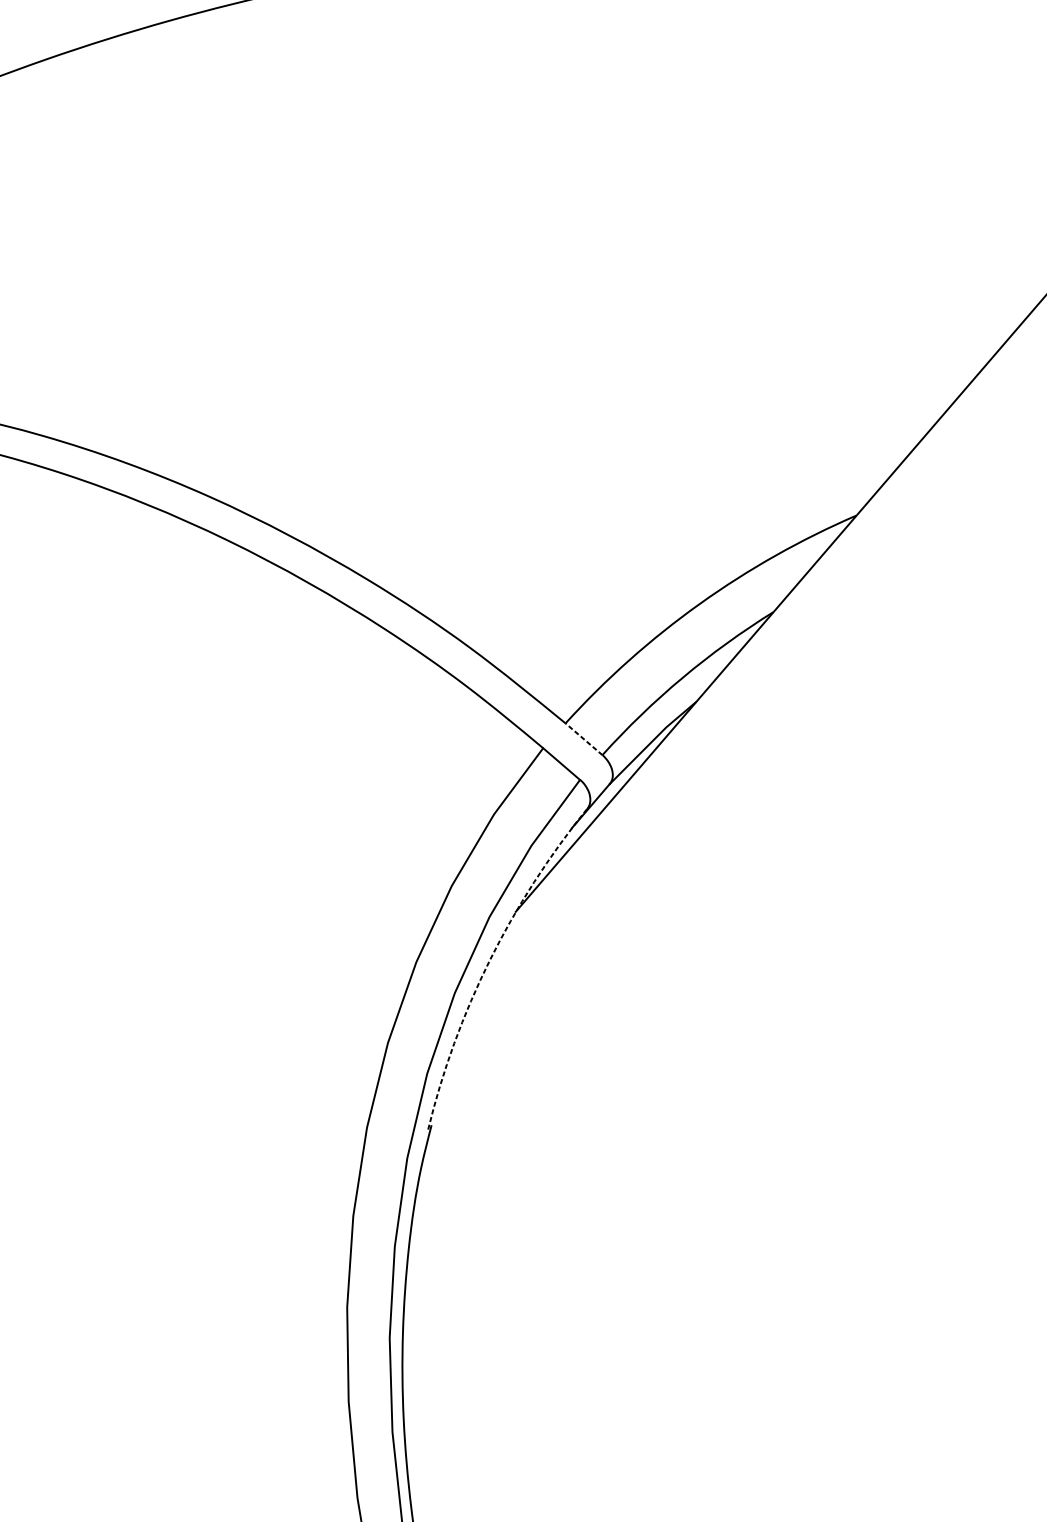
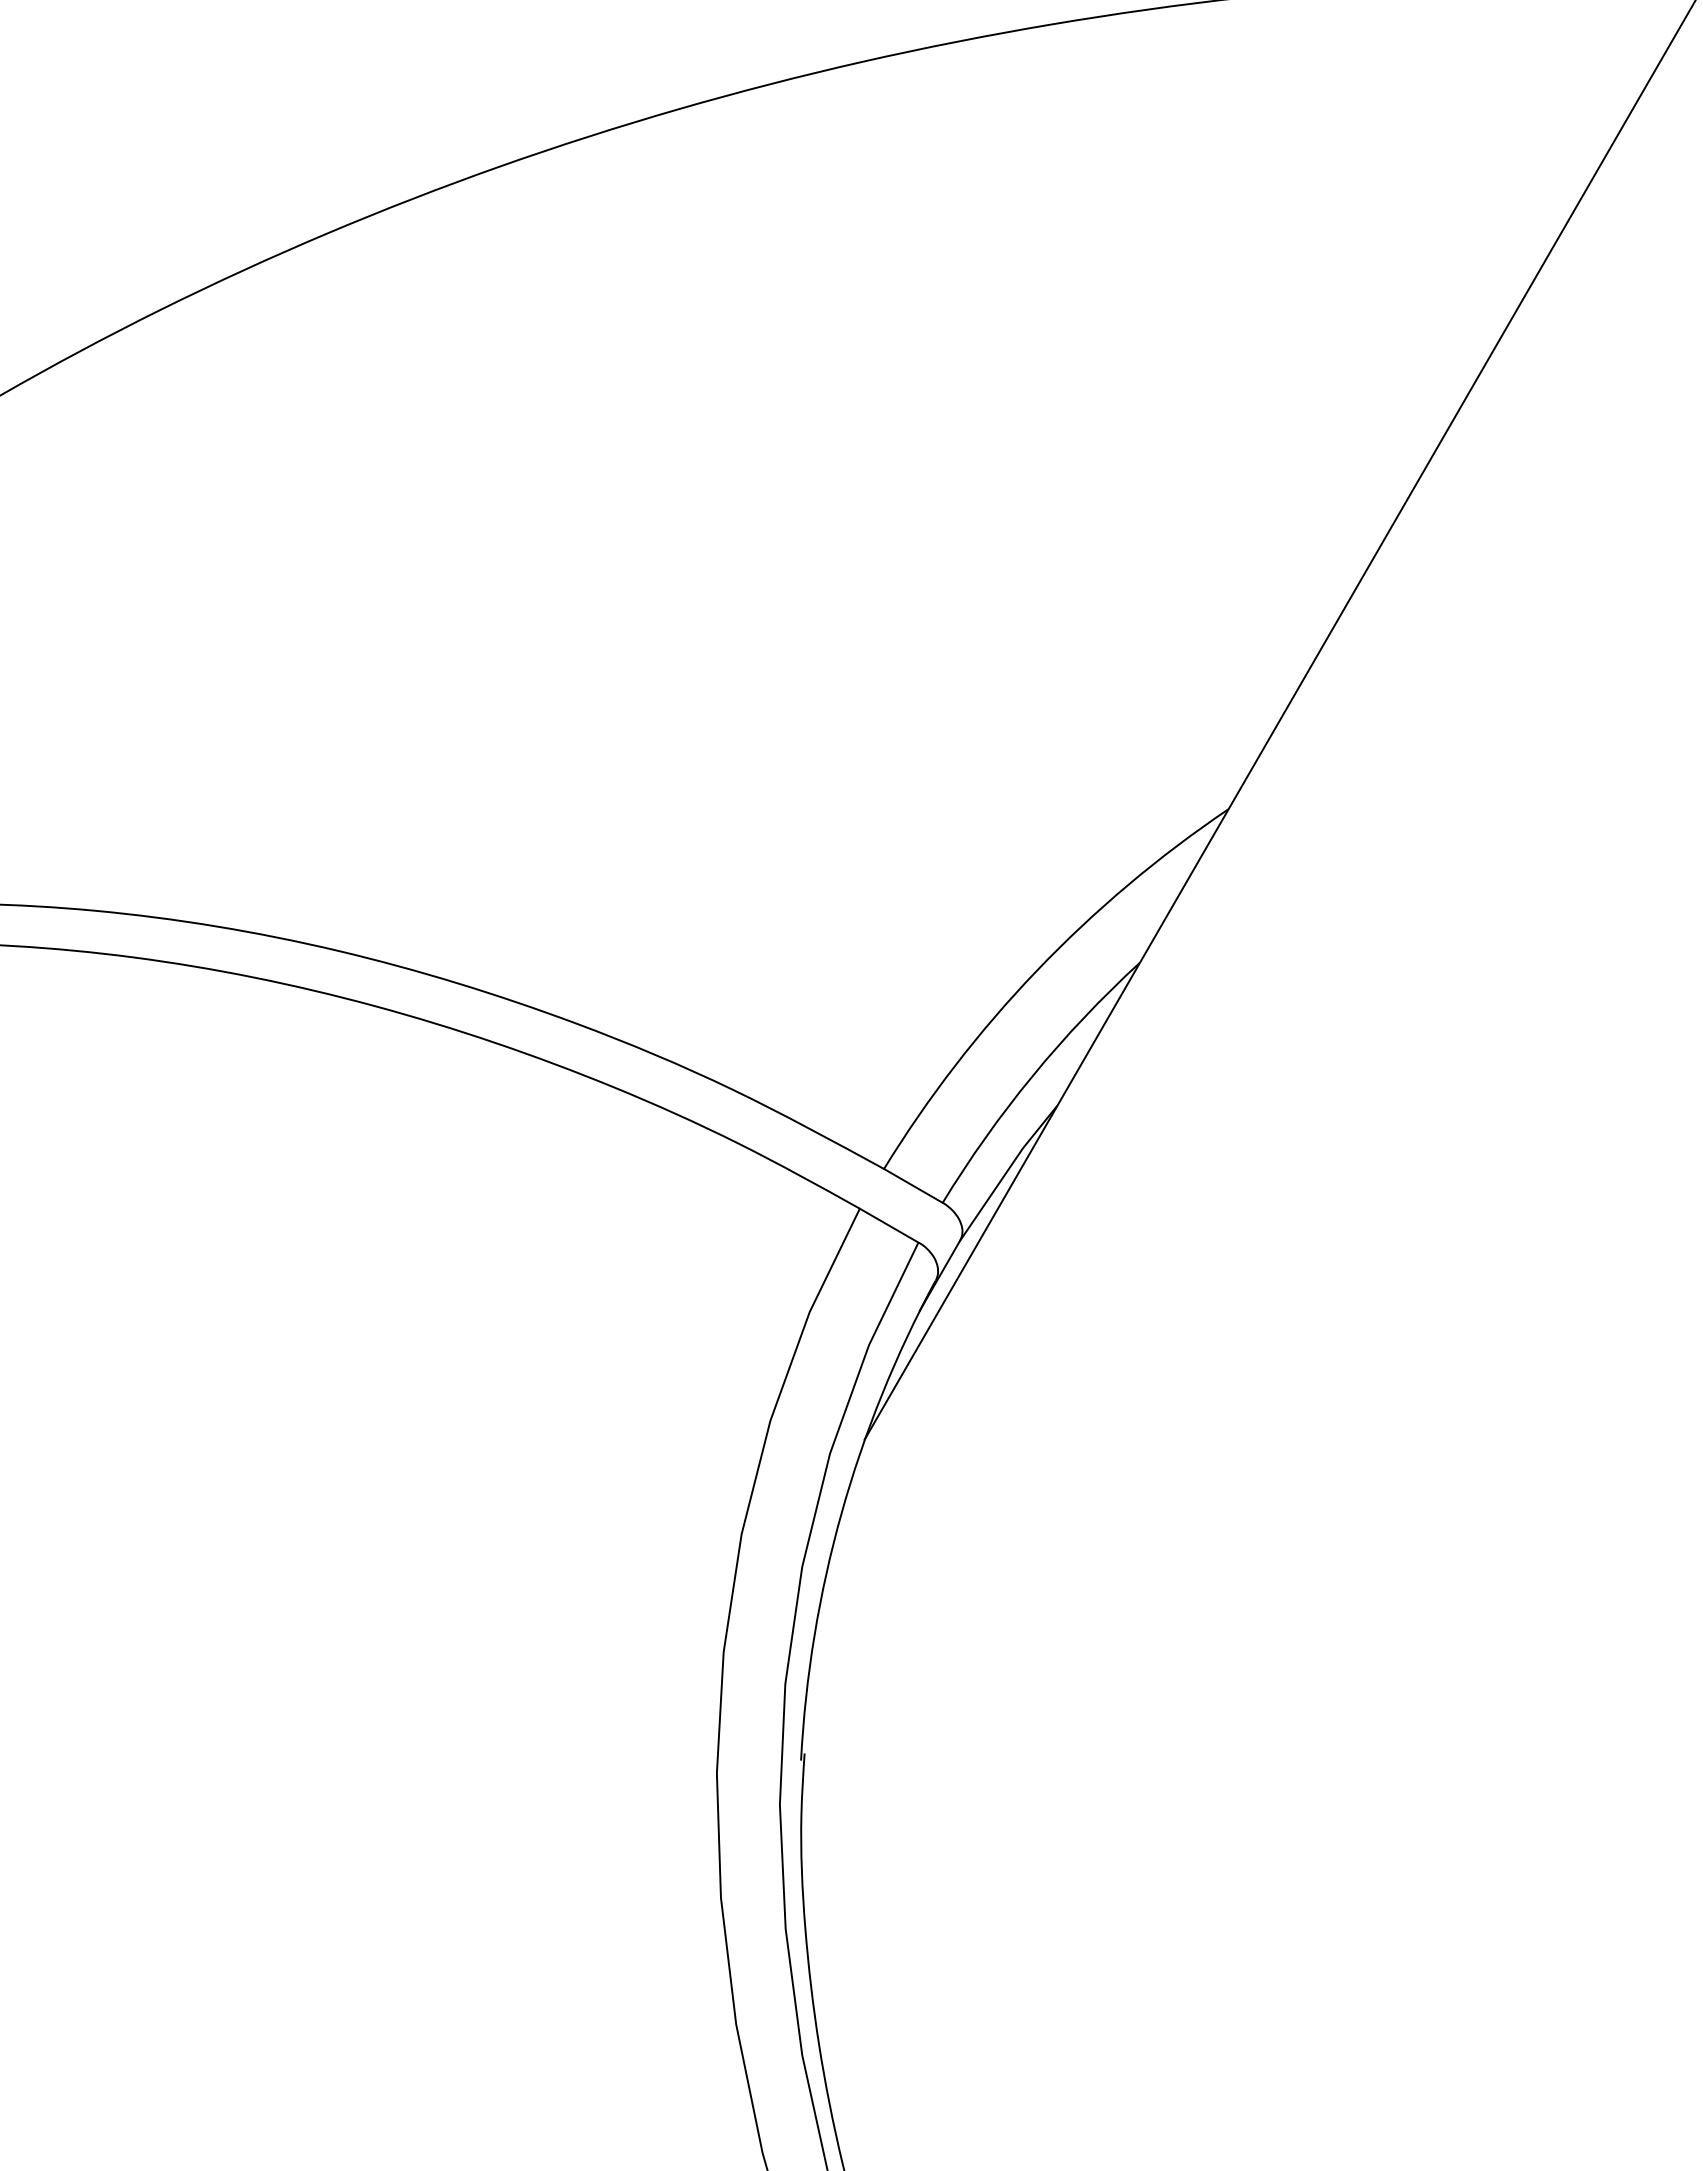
line: (584, 739) -> (913, 1186), dashed -> solid
arc: (489, 960) -> (841, 1513), dashed -> solid

